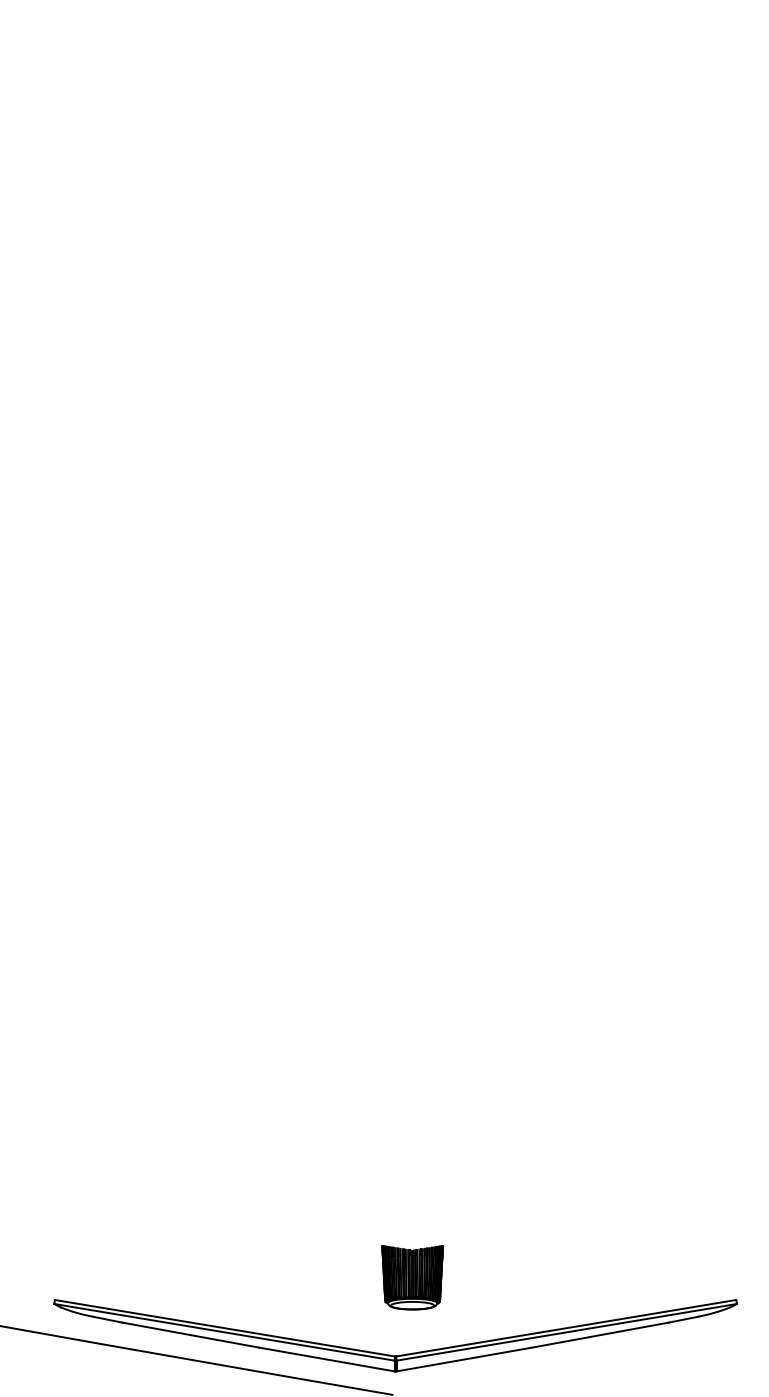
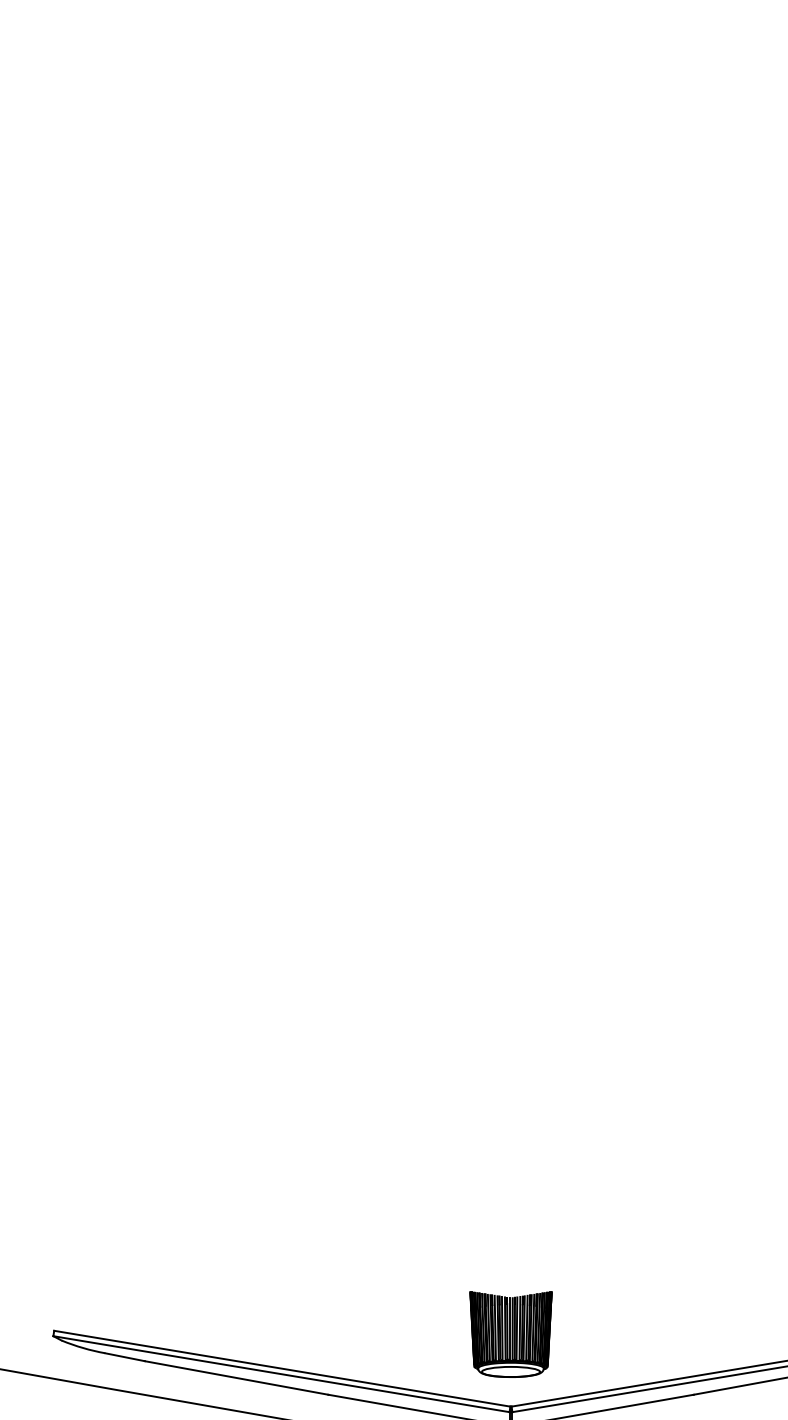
part: (412, 1277) -> (510, 1334), moved

